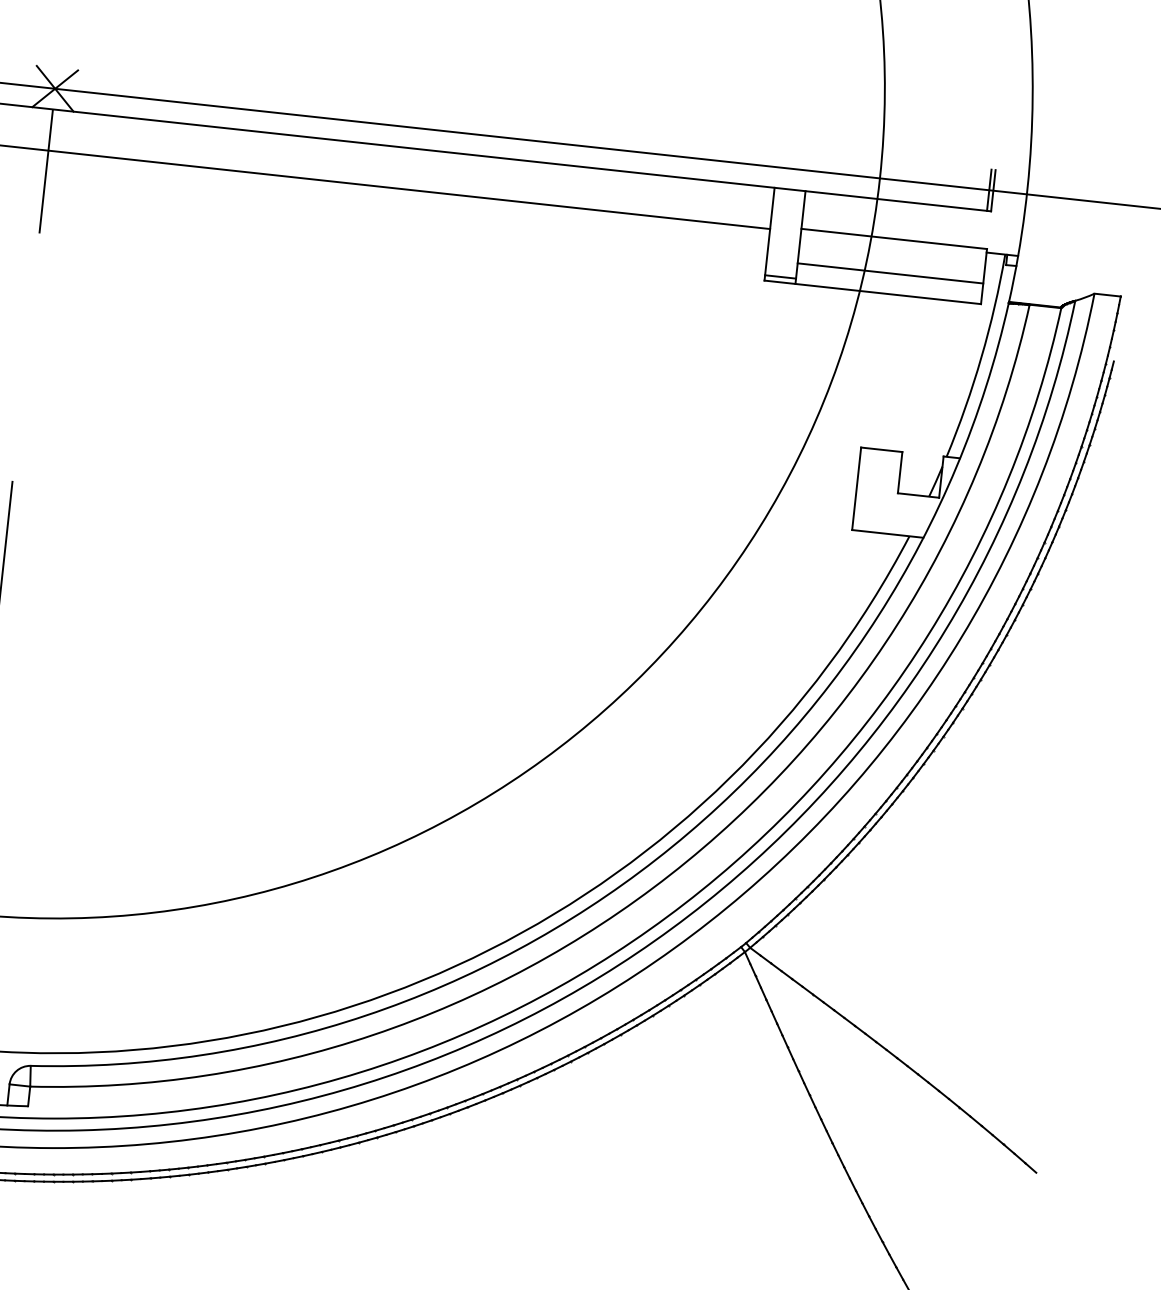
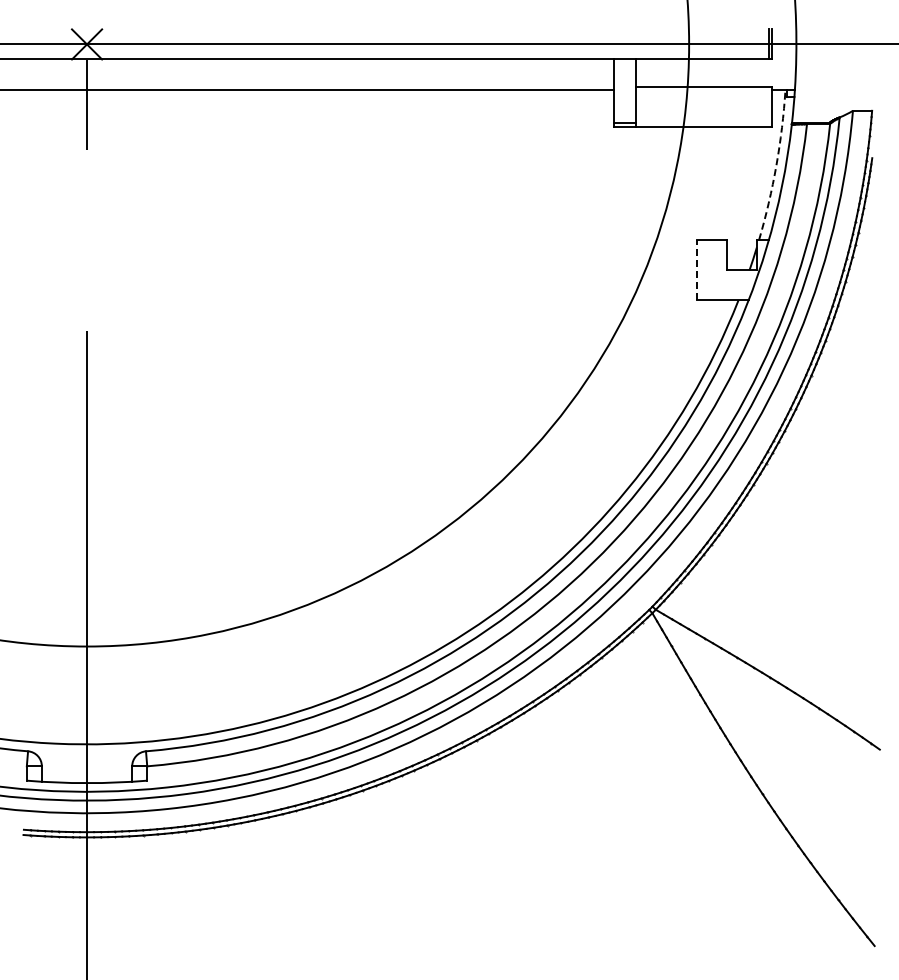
line: (889, 273) -> (703, 112), removed
arc: (981, 357) -> (776, 165), solid -> dashed
line: (856, 487) -> (696, 269), solid -> dashed

